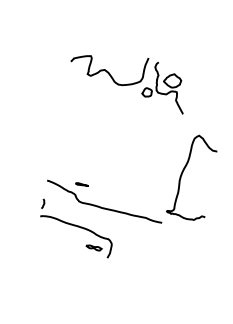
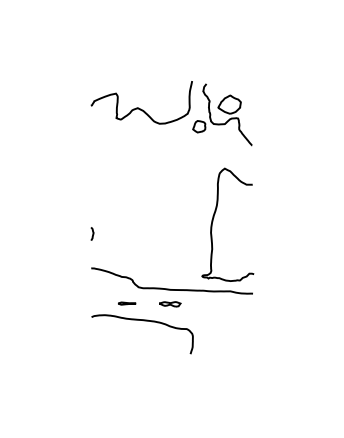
curve: (183, 172) -> (213, 221), moved
part: (82, 184) -> (127, 303), moved
curve: (43, 203) -> (92, 233), moved
part: (94, 248) -> (170, 304), moved

